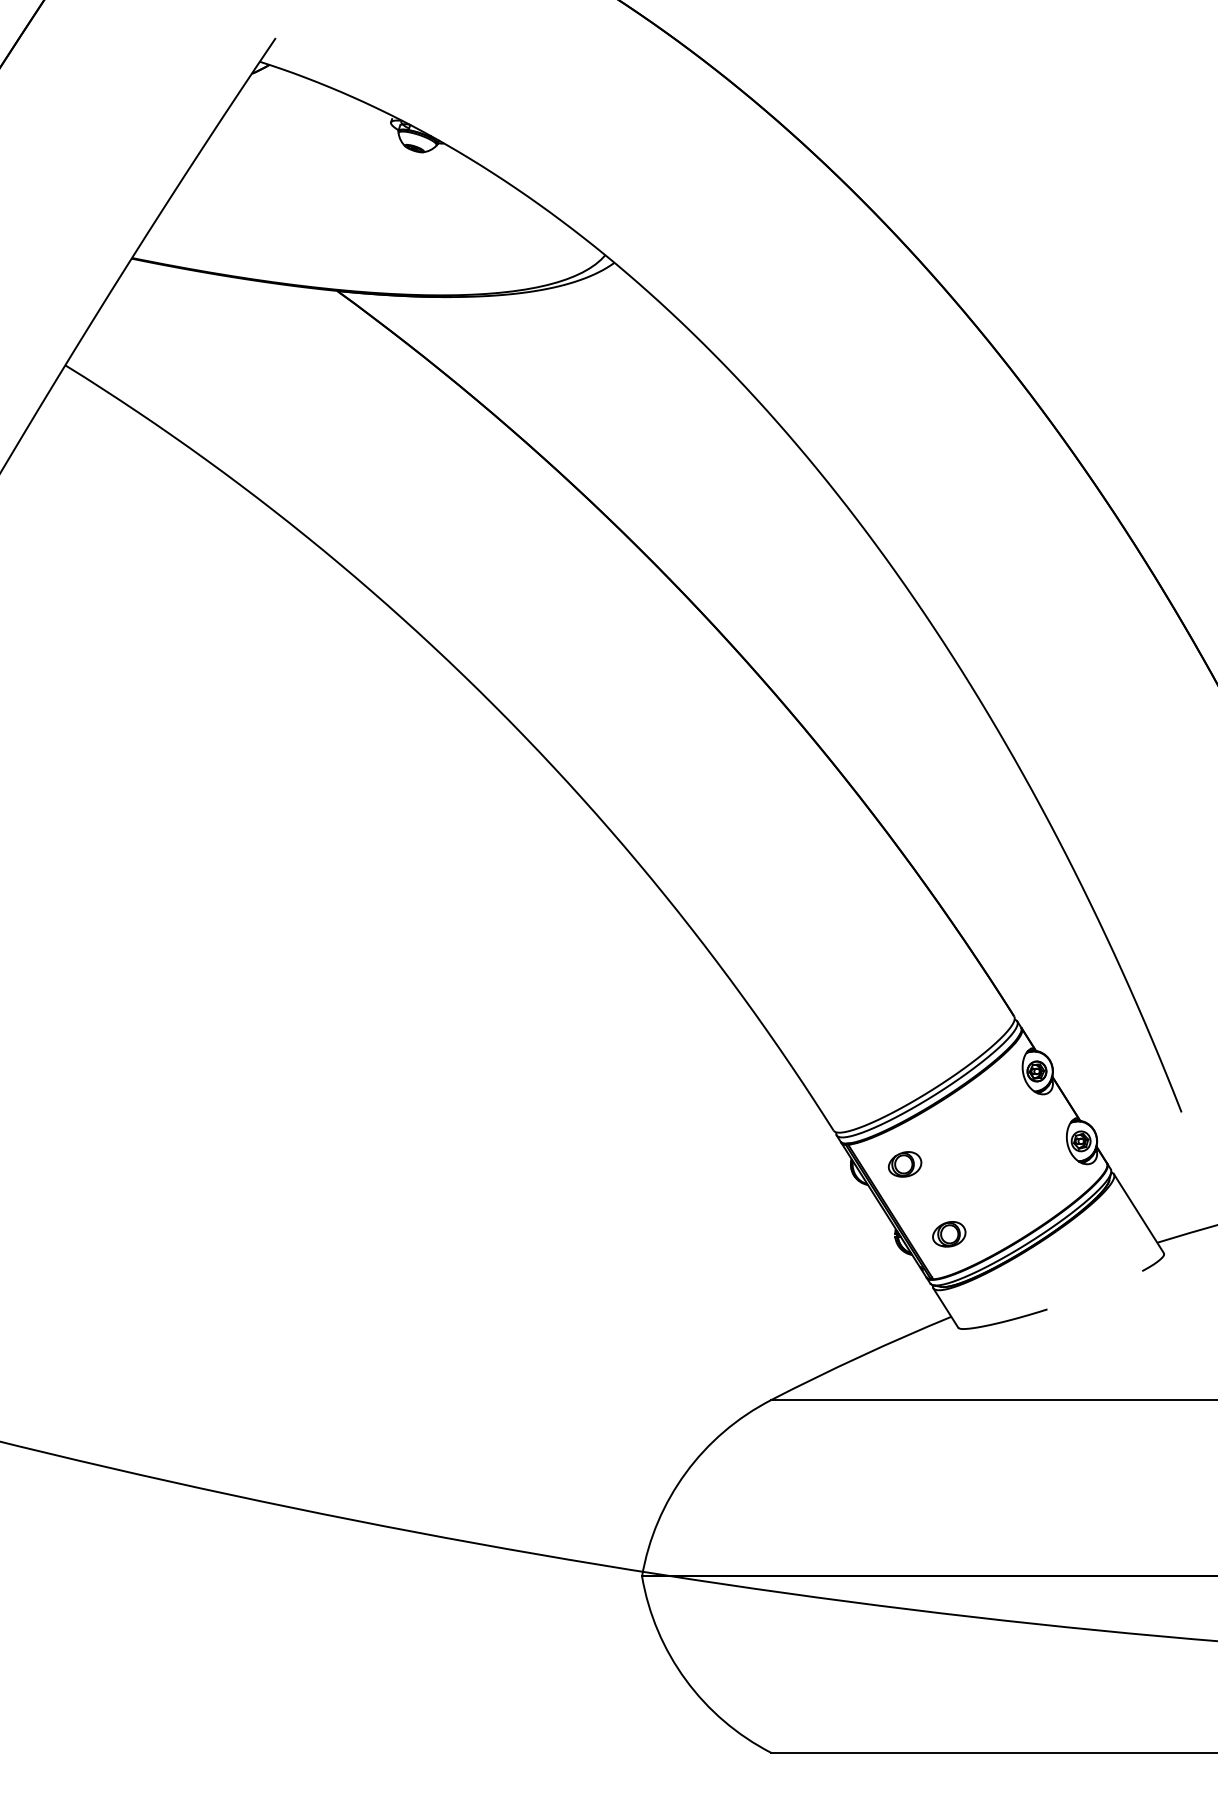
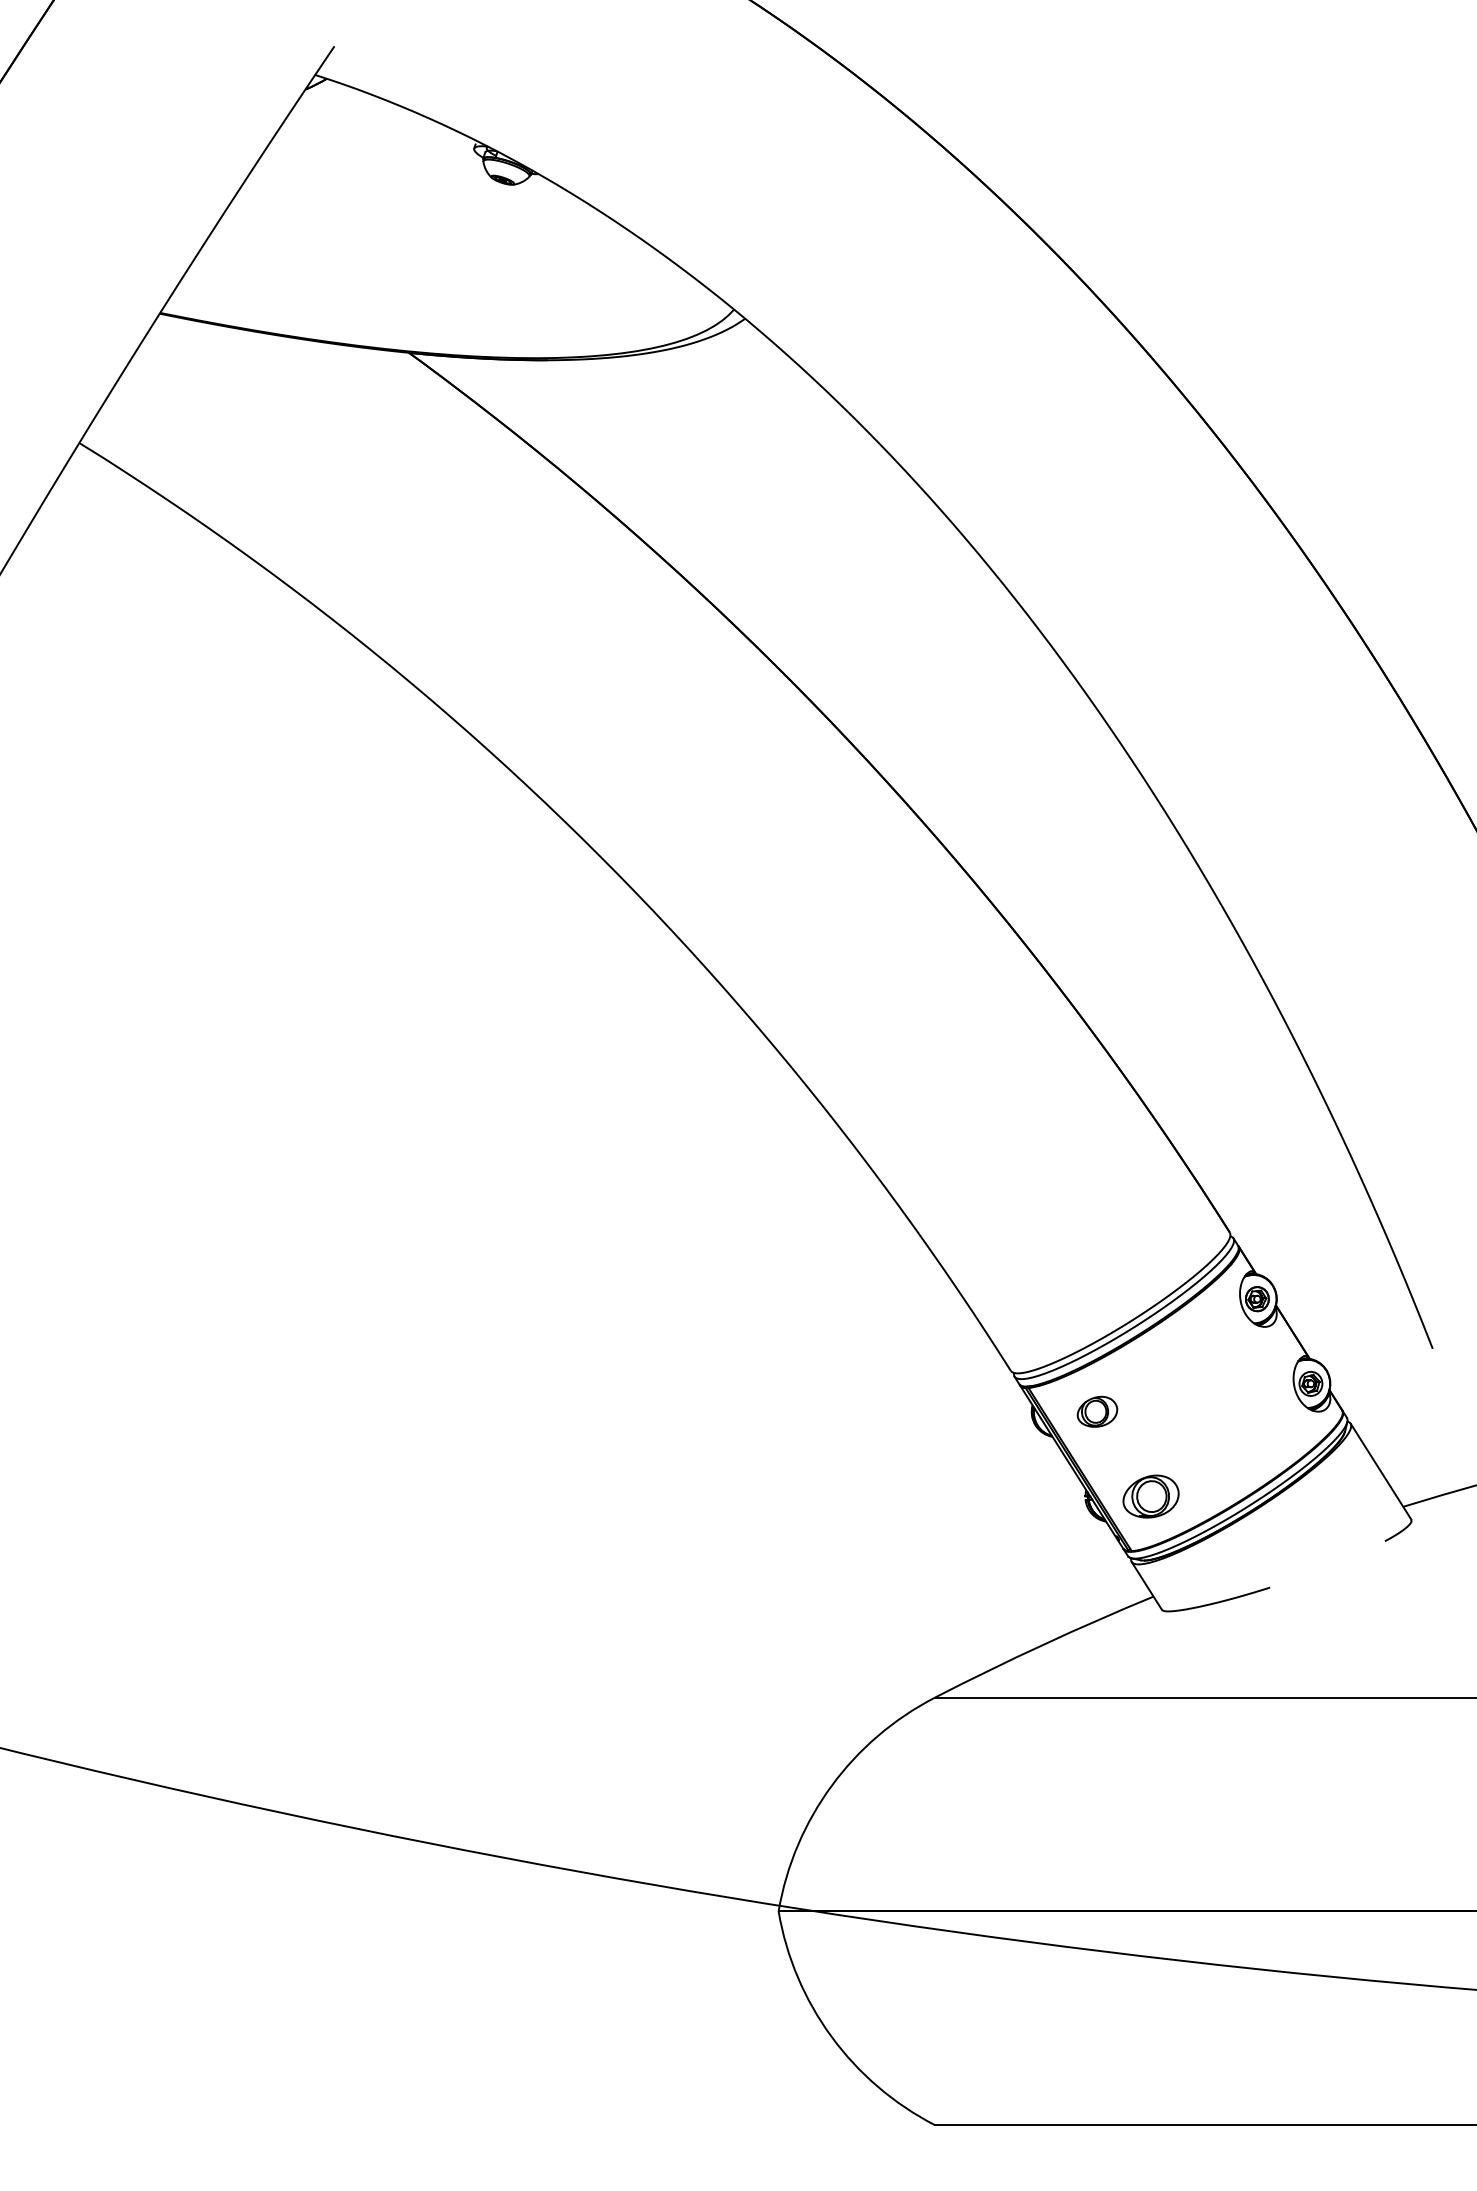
part: (948, 1234) -> (1150, 1496), size x1.4

